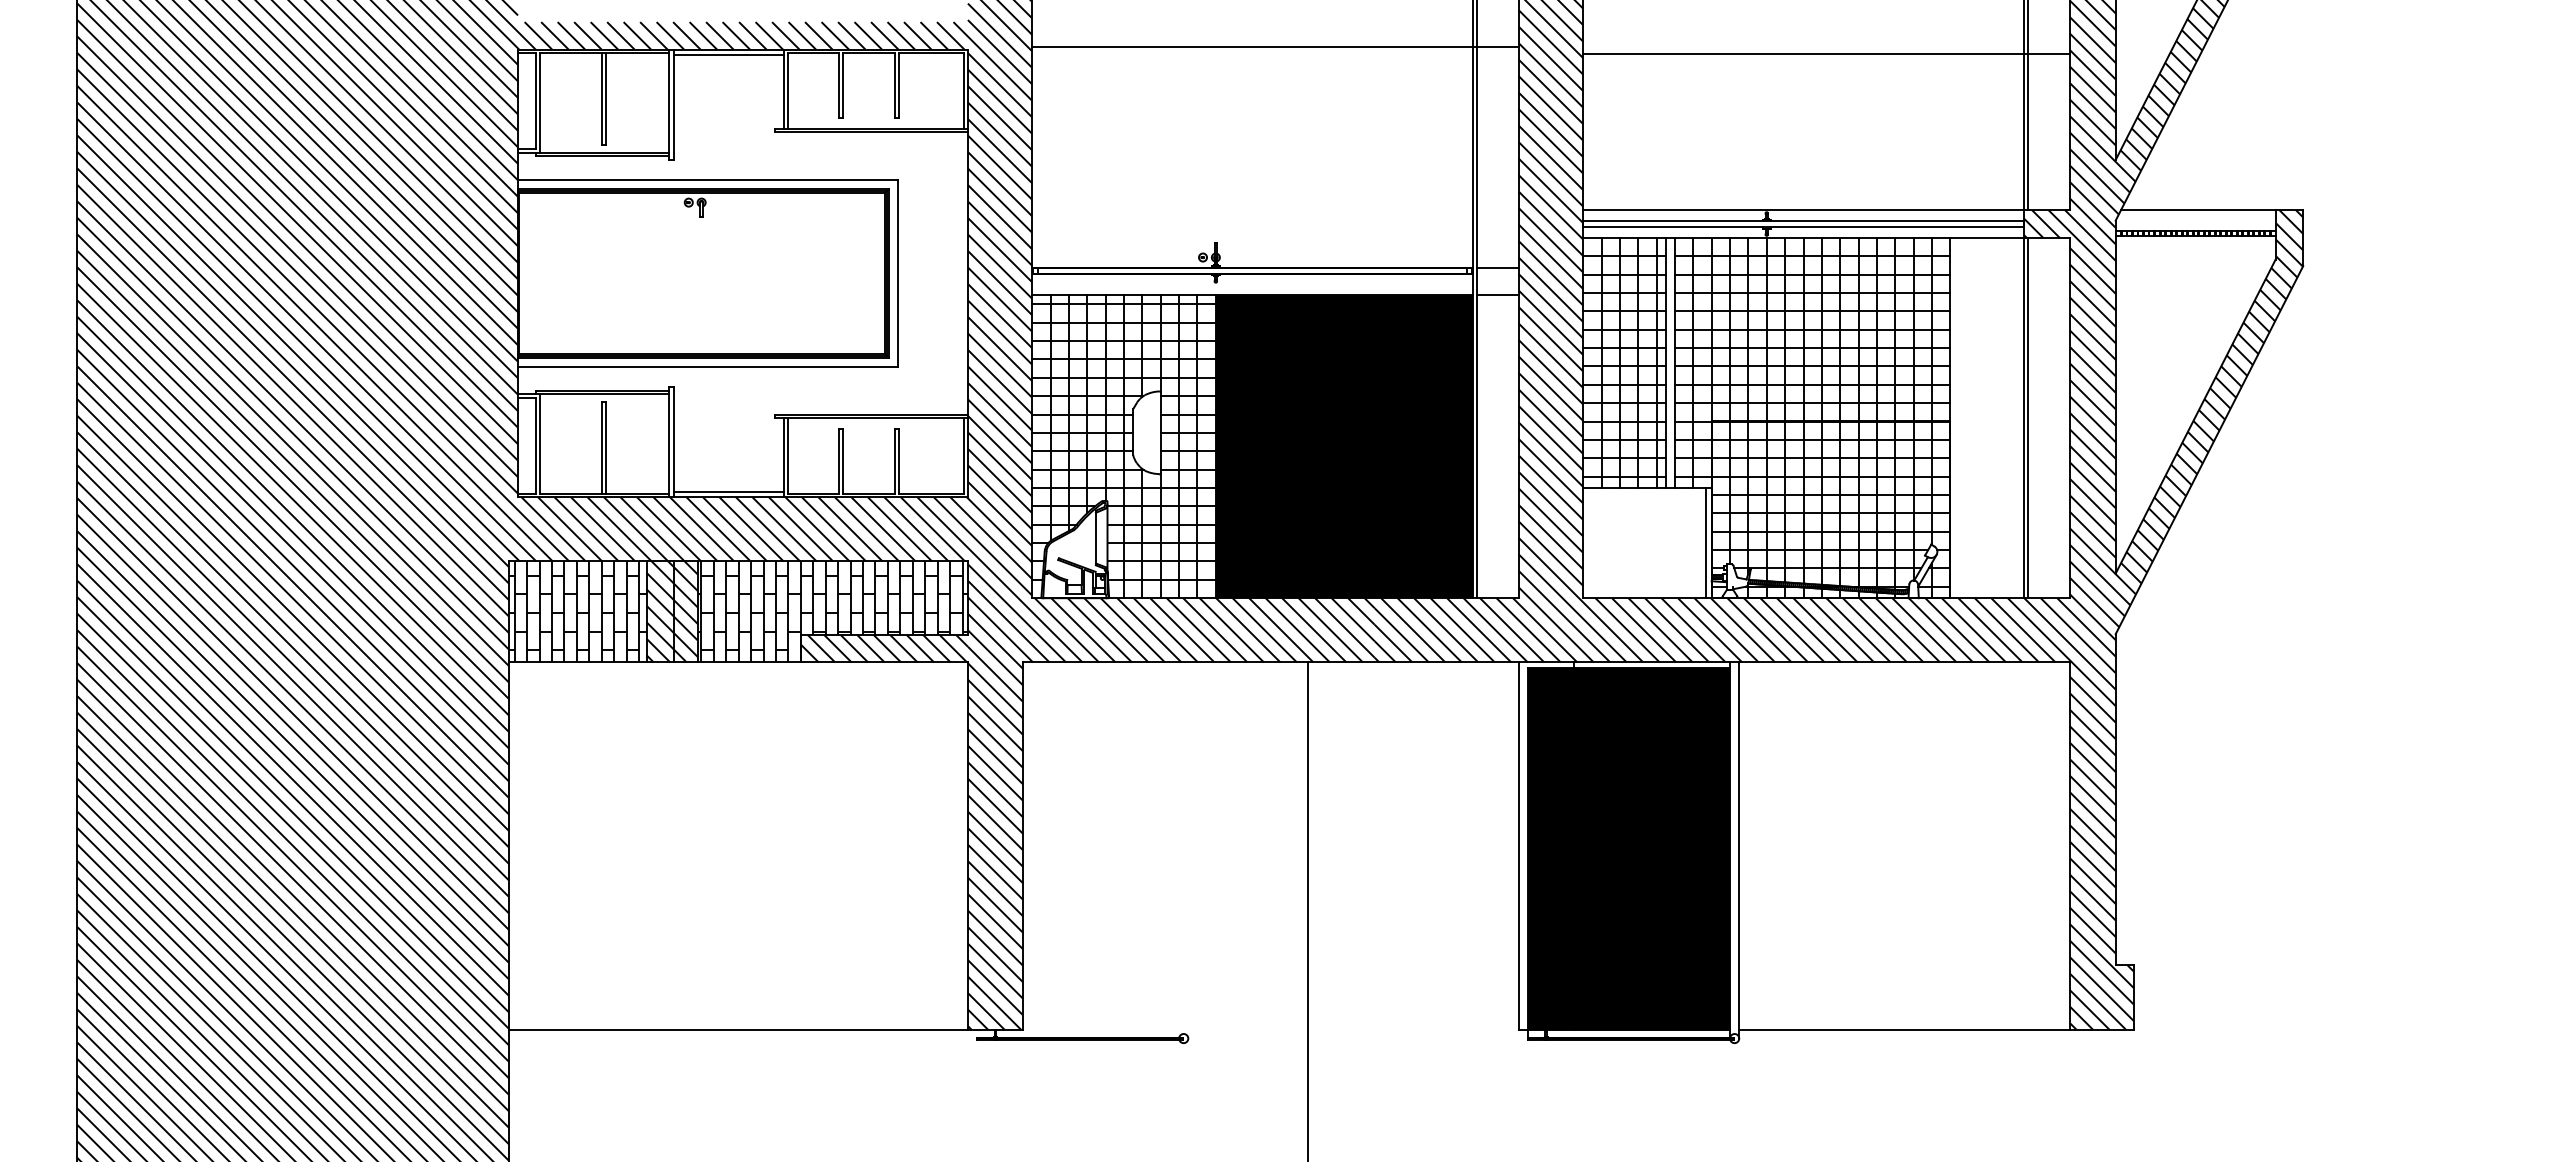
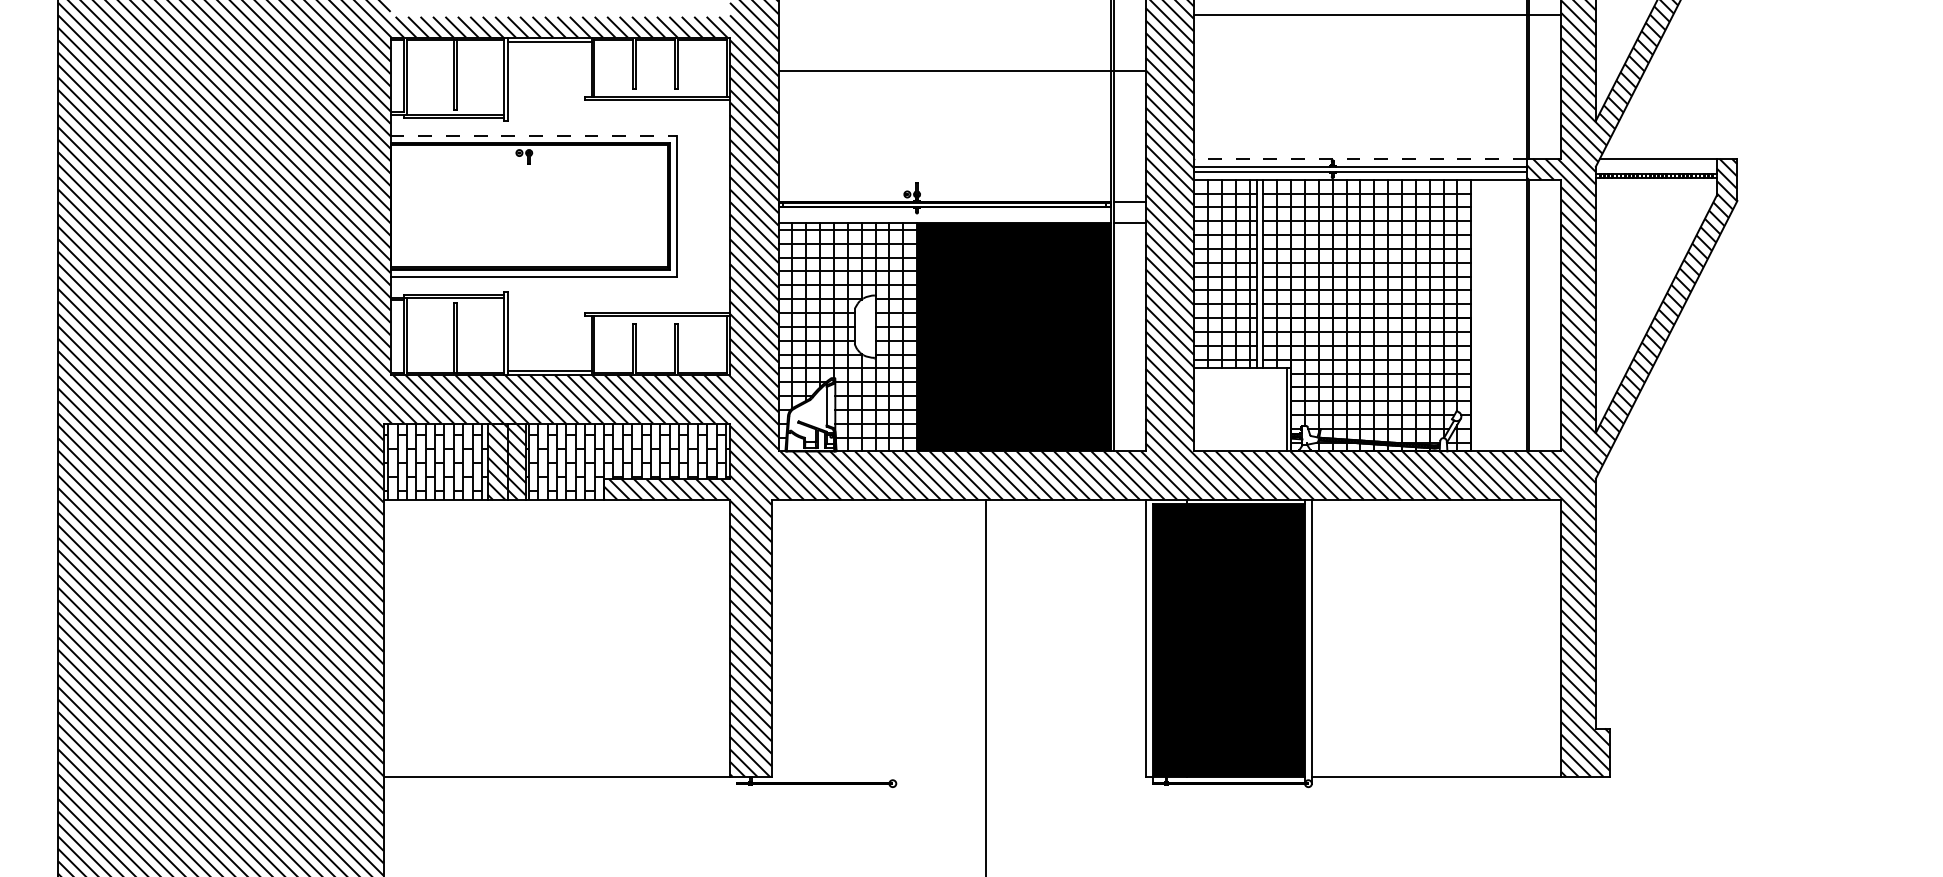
line: (1275, 47) -> (962, 71), moved
line: (1826, 54) -> (1377, 14), moved
line: (708, 179) -> (534, 135), solid -> dashed
line: (1803, 210) -> (1360, 158), solid -> dashed

